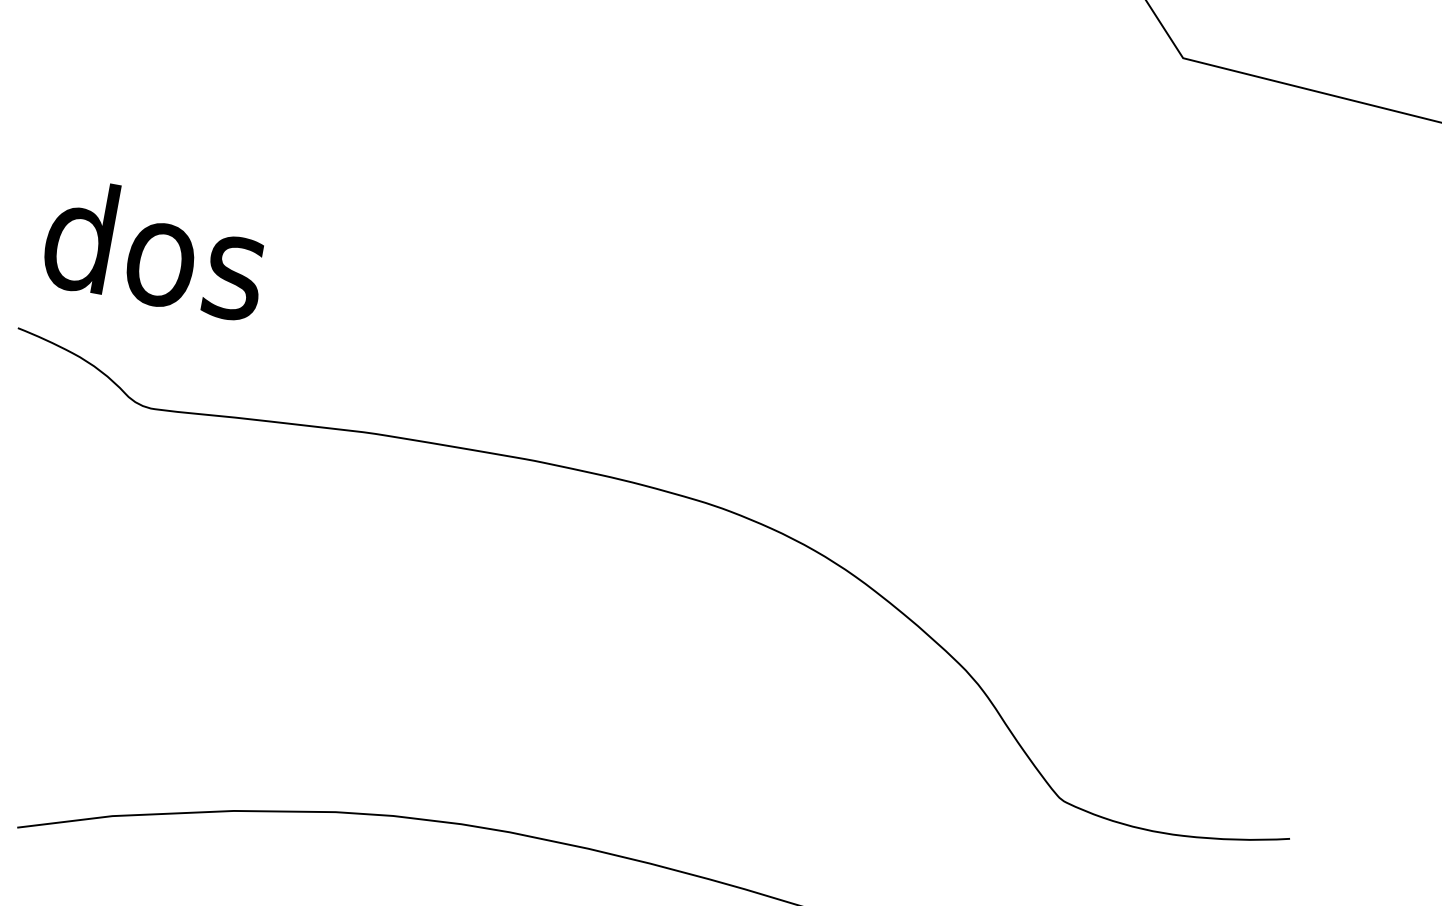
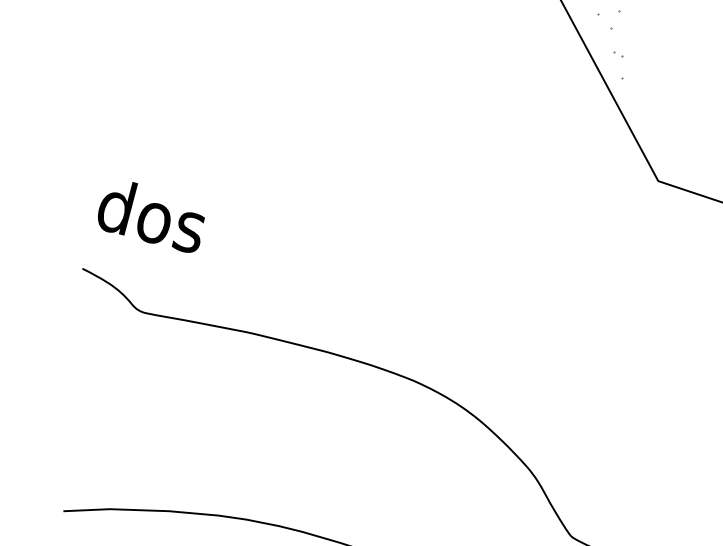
text: (154, 253) -> (151, 217), moved

